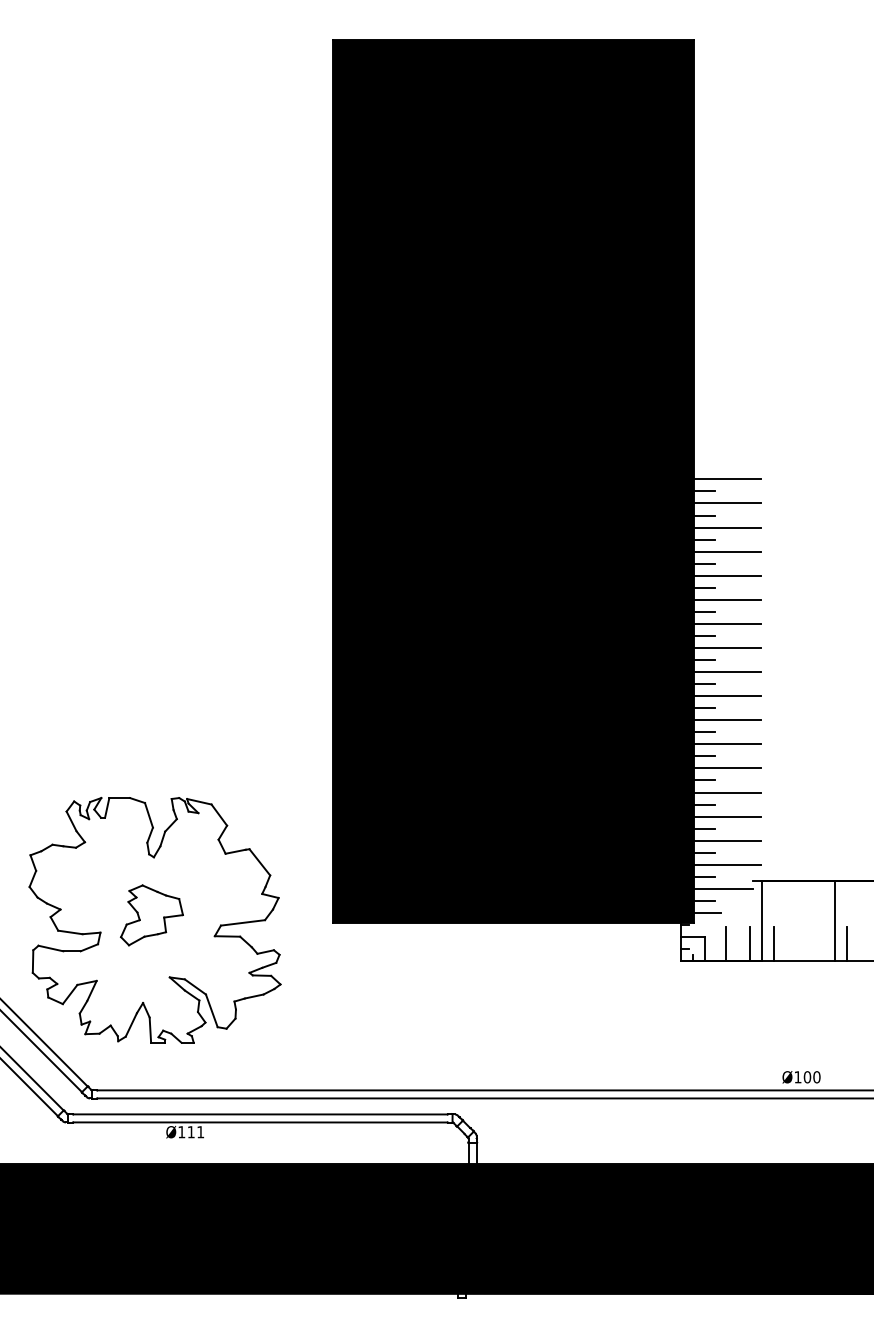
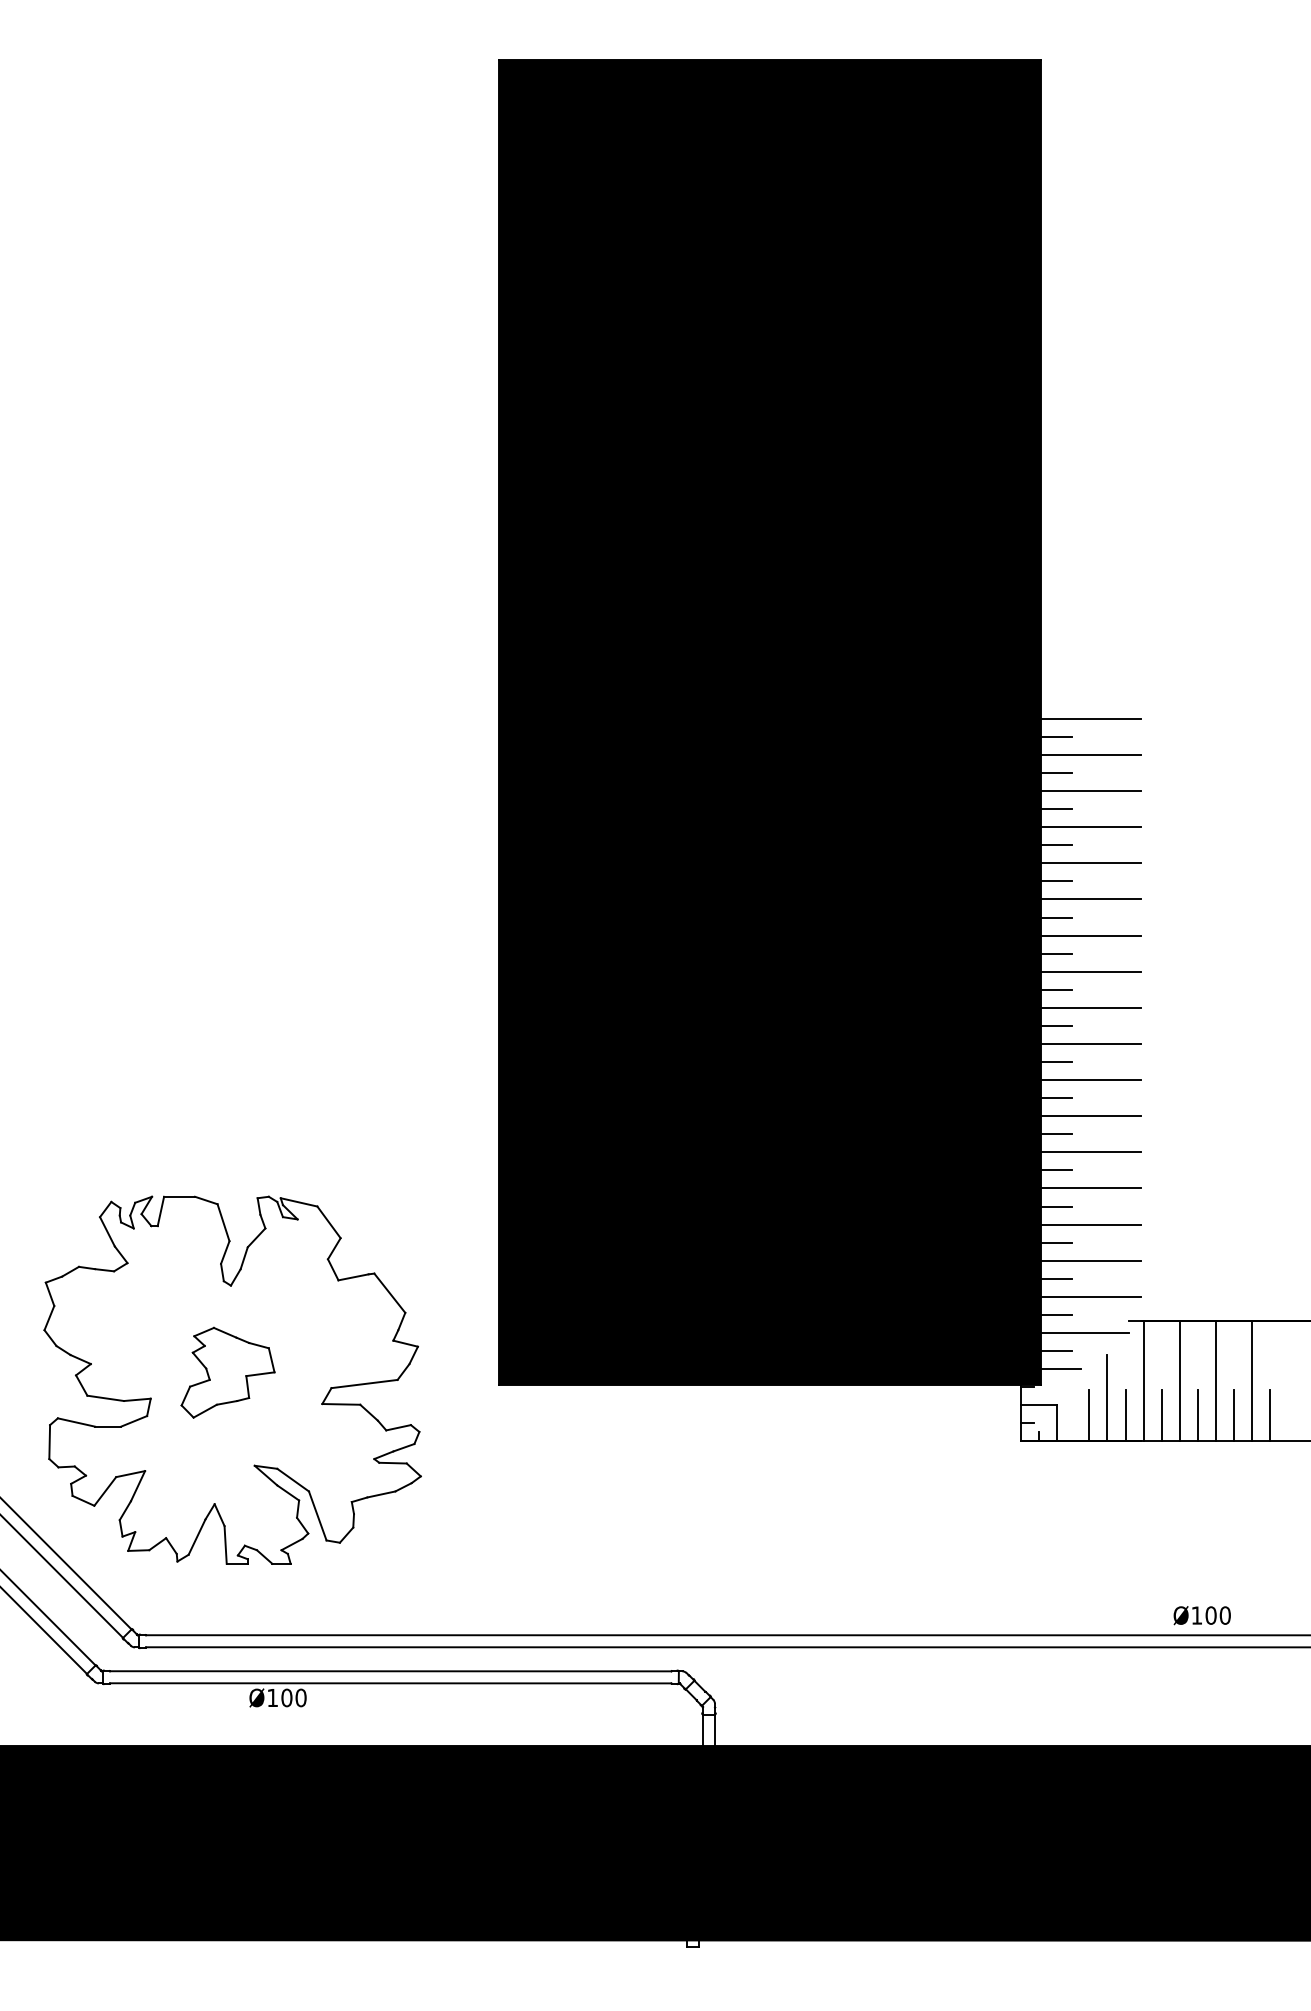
line: (786, 920) -> (1179, 1380), added
line: (810, 920) -> (1215, 1380), added
line: (738, 932) -> (1107, 1398), added
line: (798, 943) -> (1197, 1414), added
line: (822, 943) -> (1233, 1414), added
text: (195, 1132) -> (293, 1698), Ø111 -> Ø100

